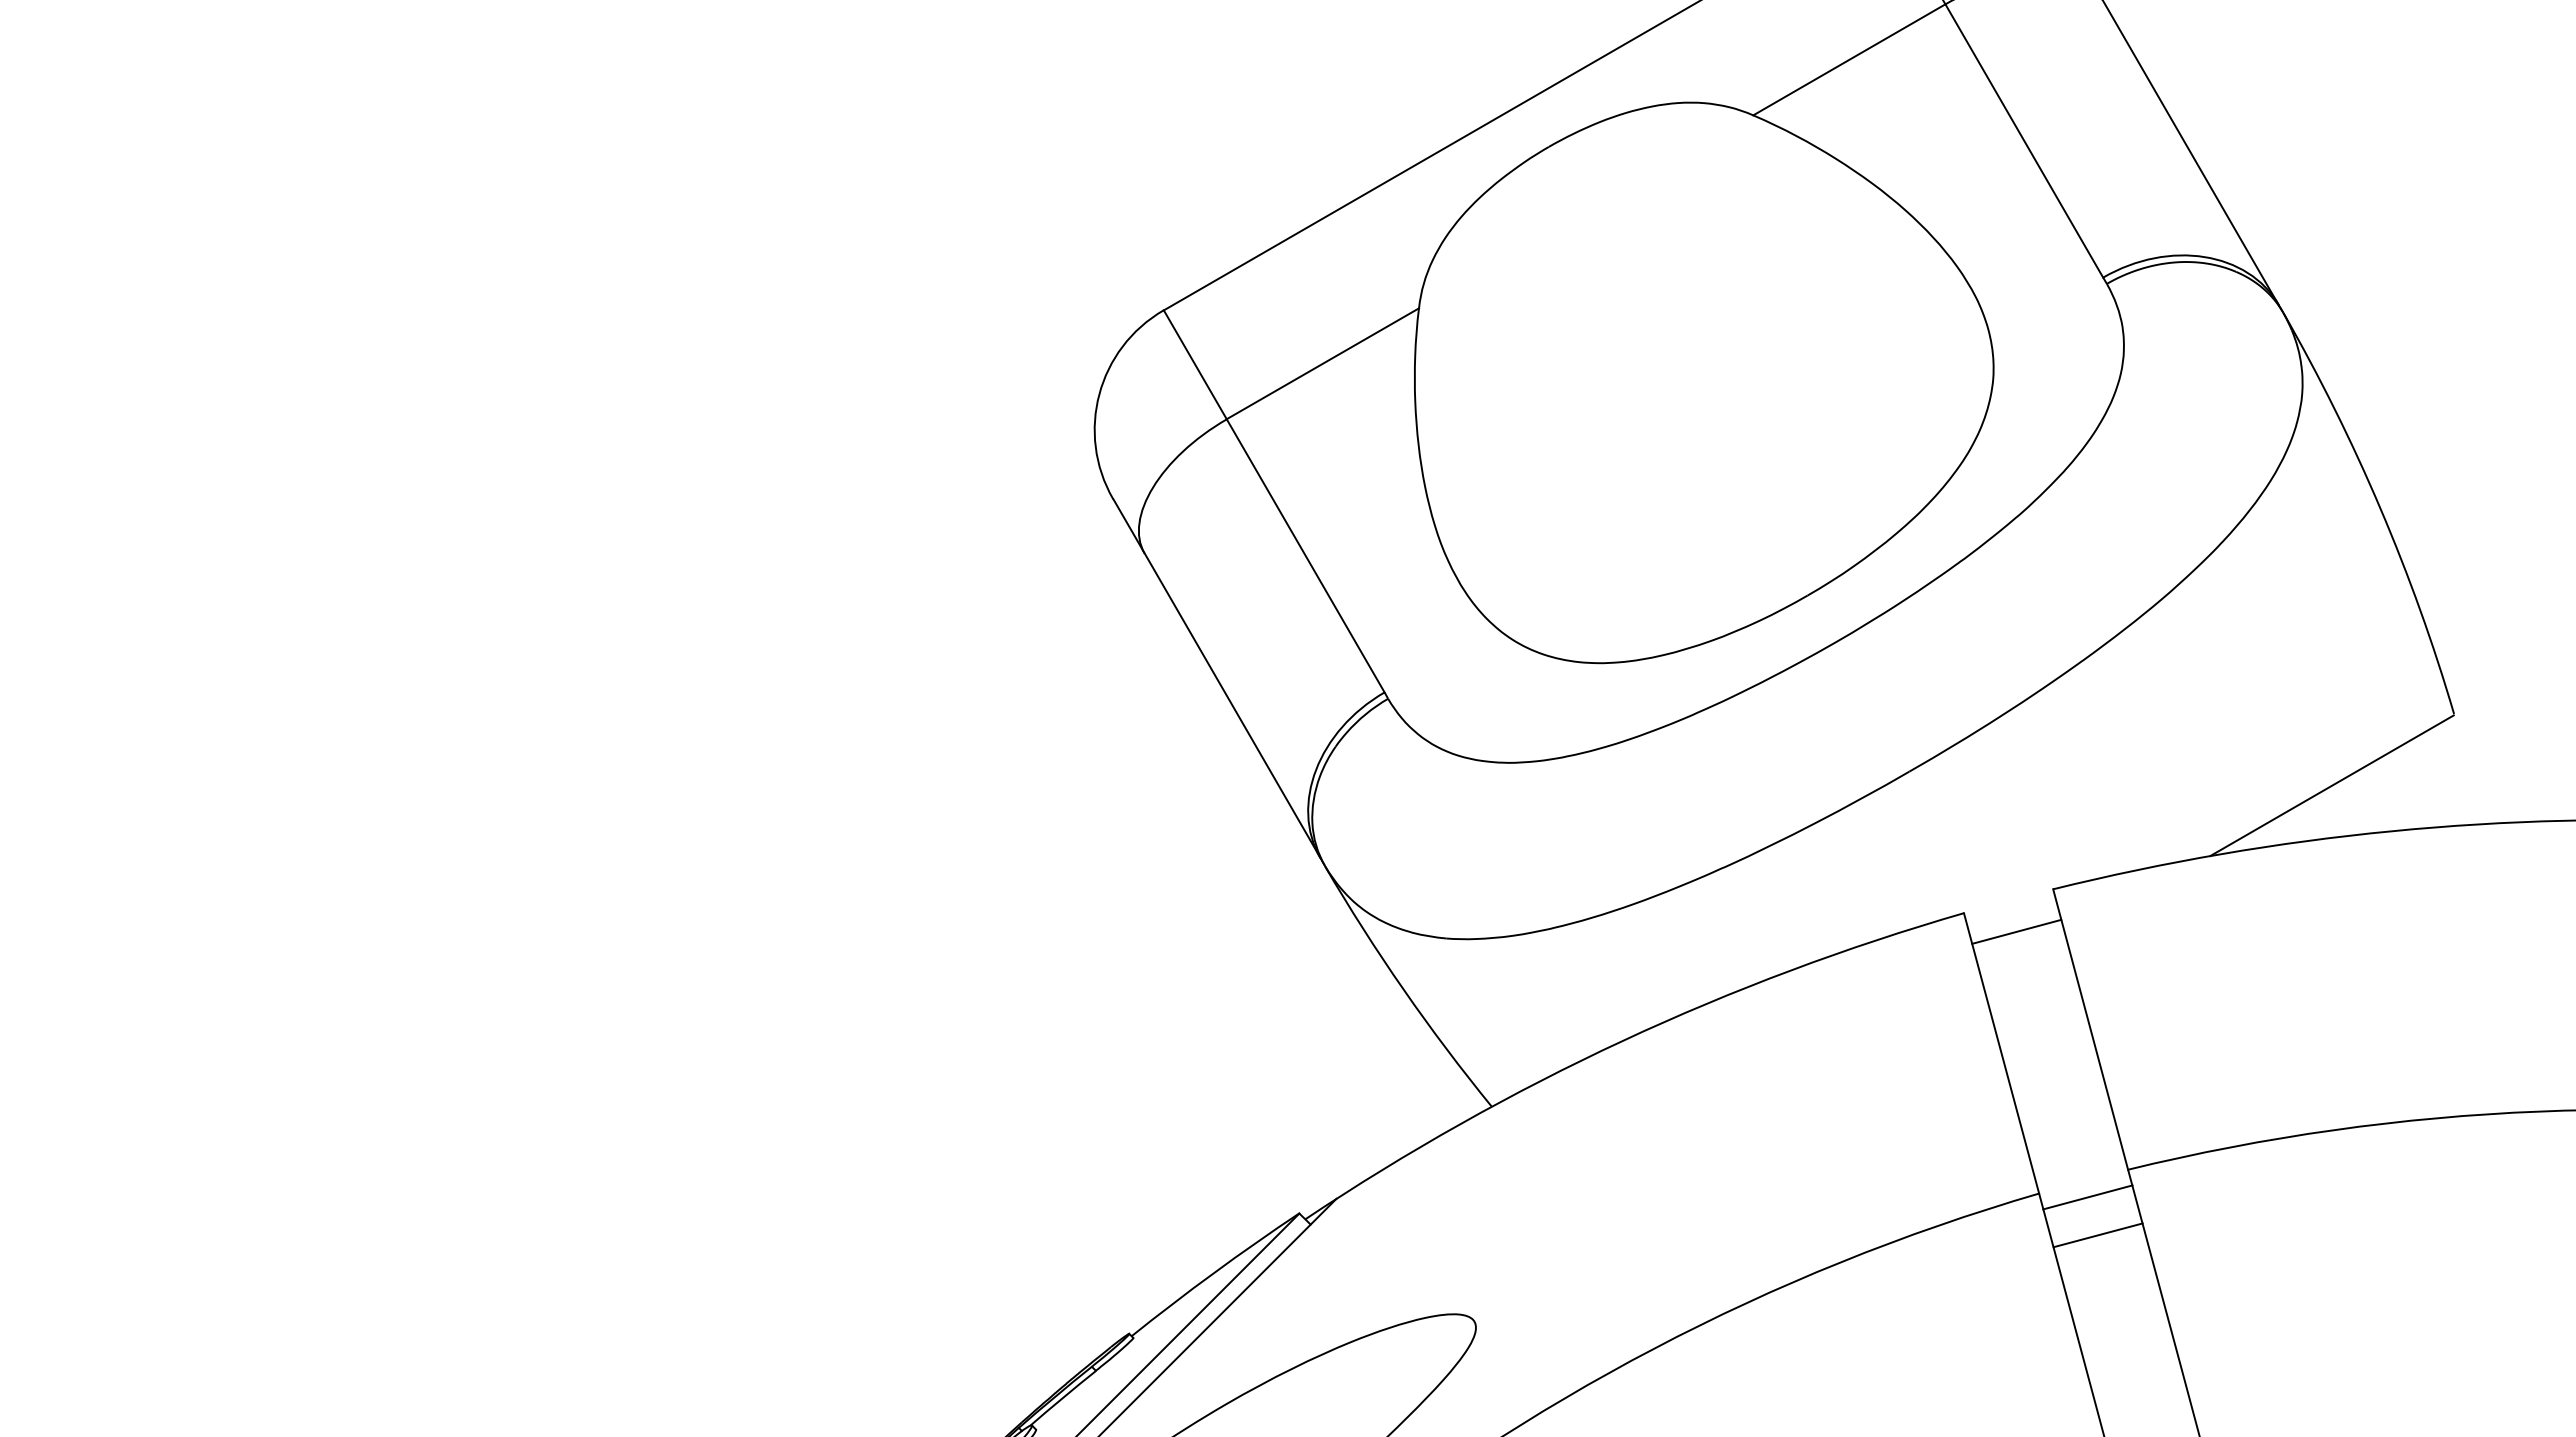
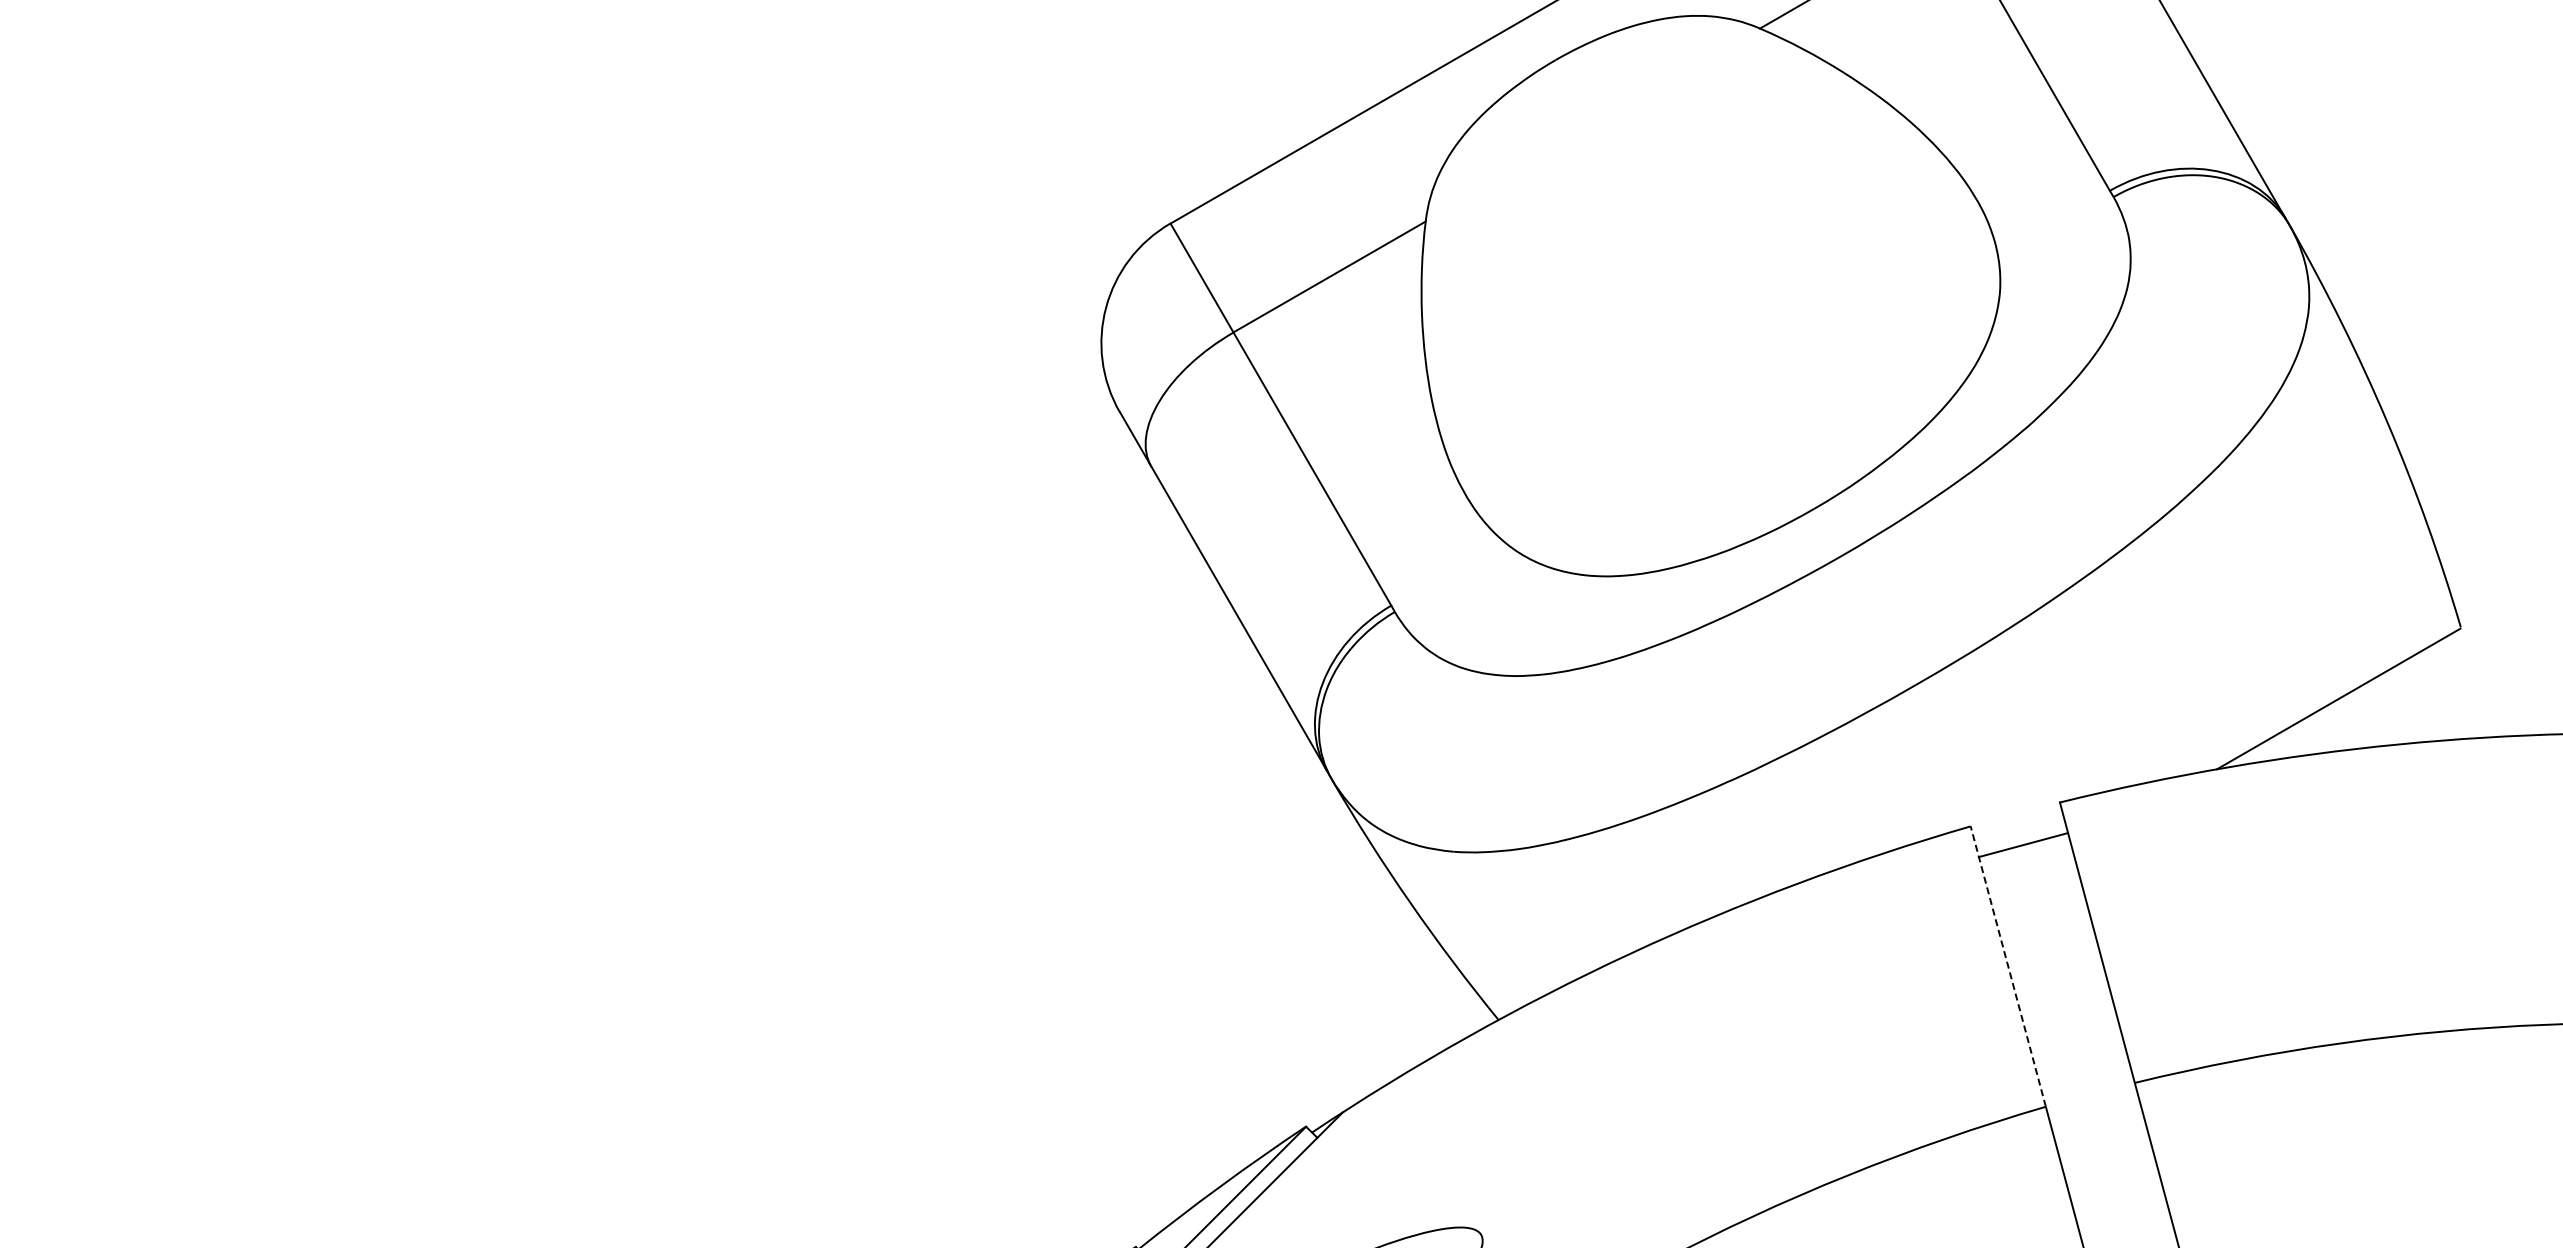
line: (2001, 1052) -> (2008, 965), solid -> dashed
line: (2087, 1197) -> (2094, 1110), removed
line: (2097, 1235) -> (2104, 1148), removed

